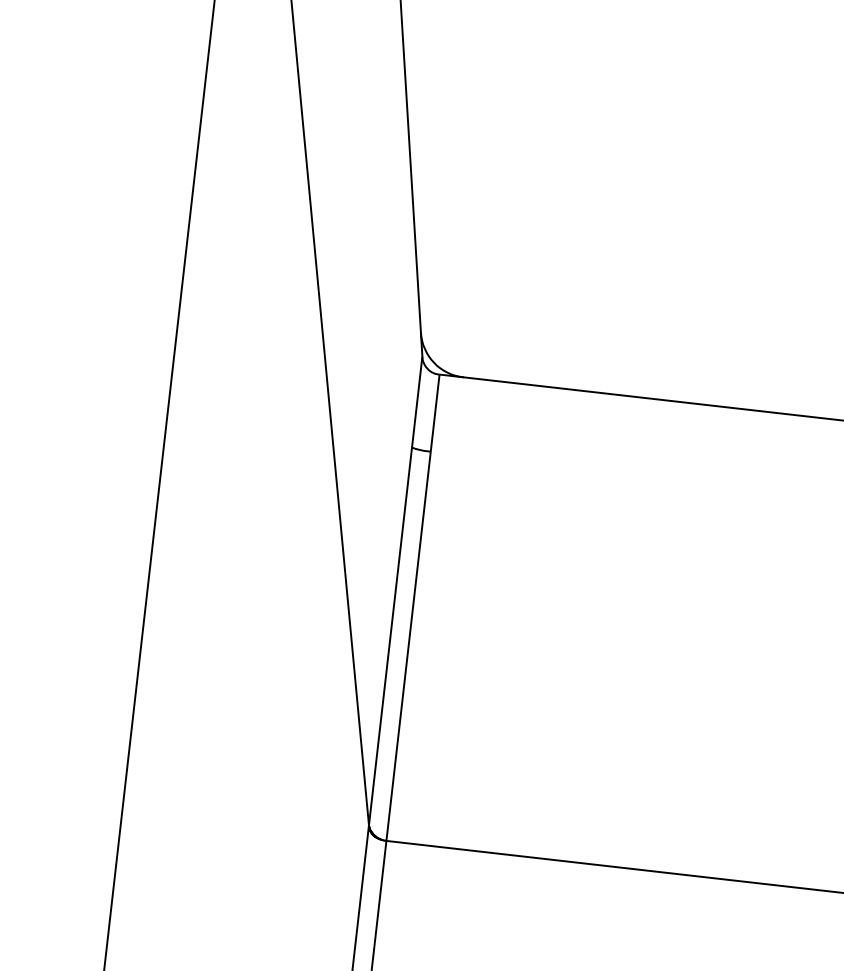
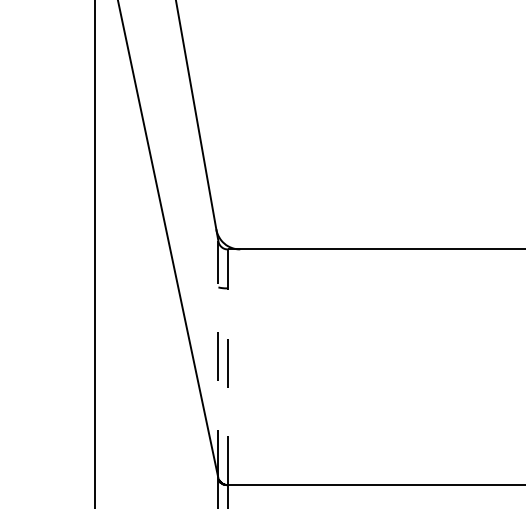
line: (395, 590) -> (218, 359), solid -> dashed
line: (413, 608) -> (228, 367), solid -> dashed

